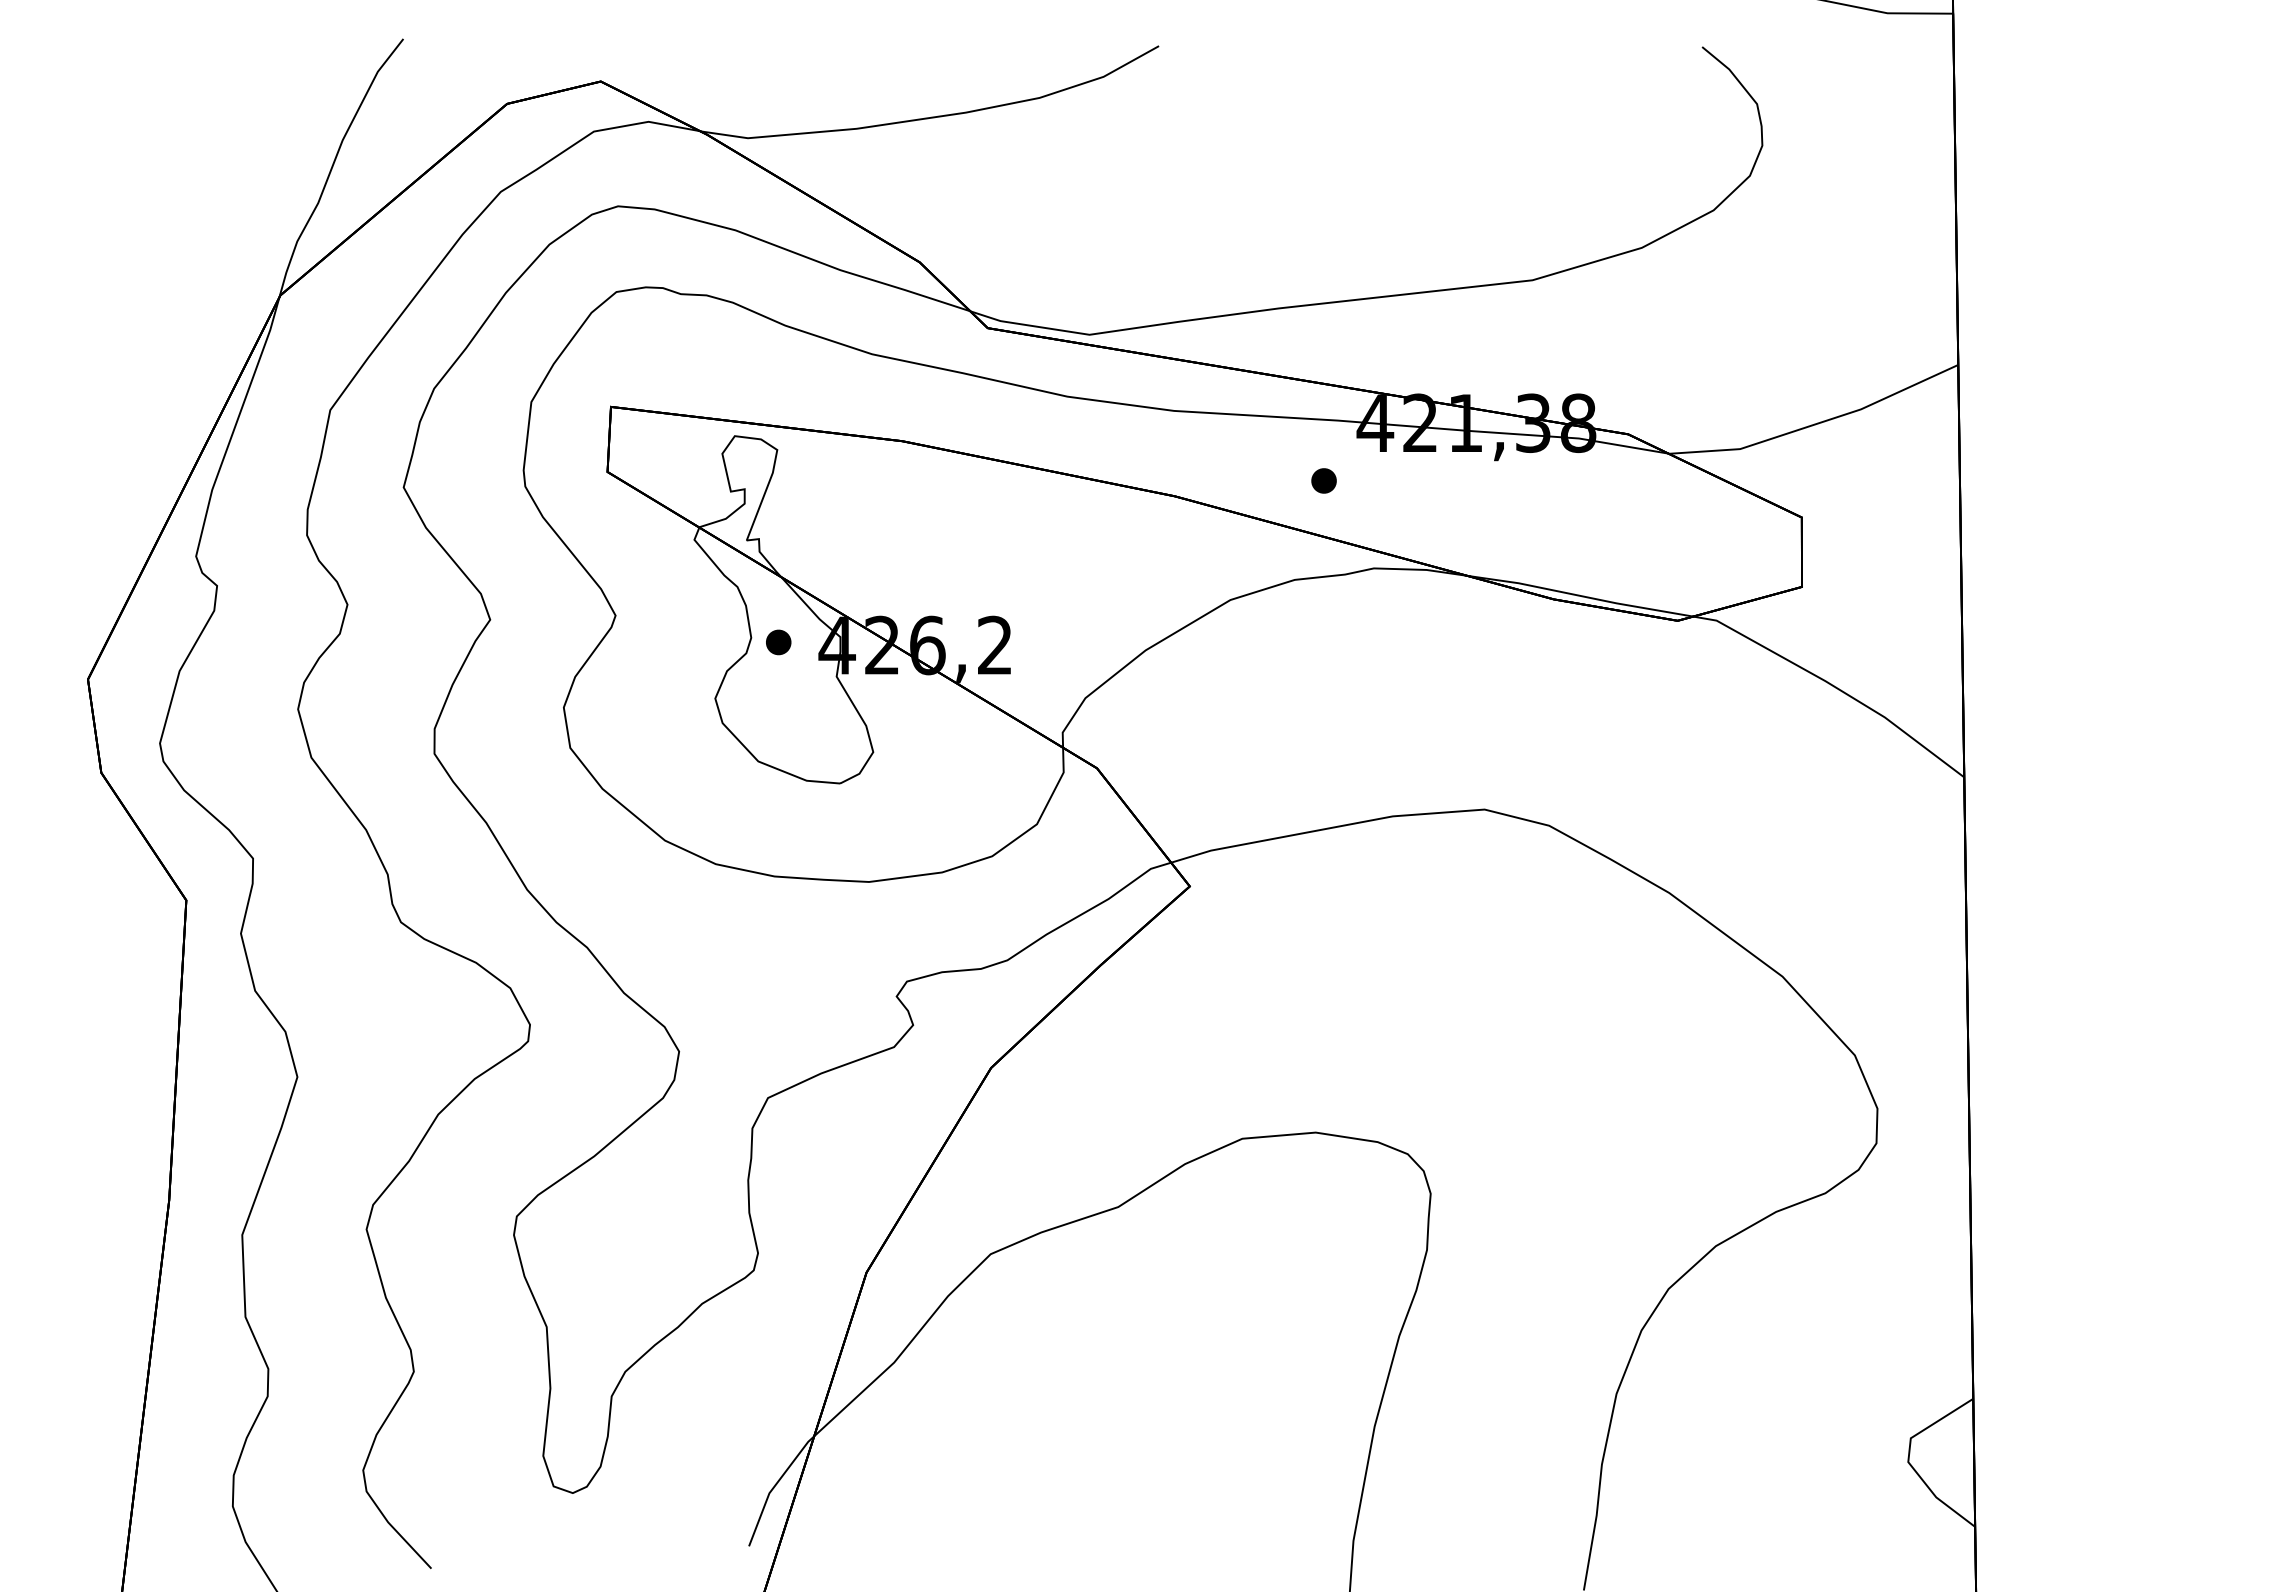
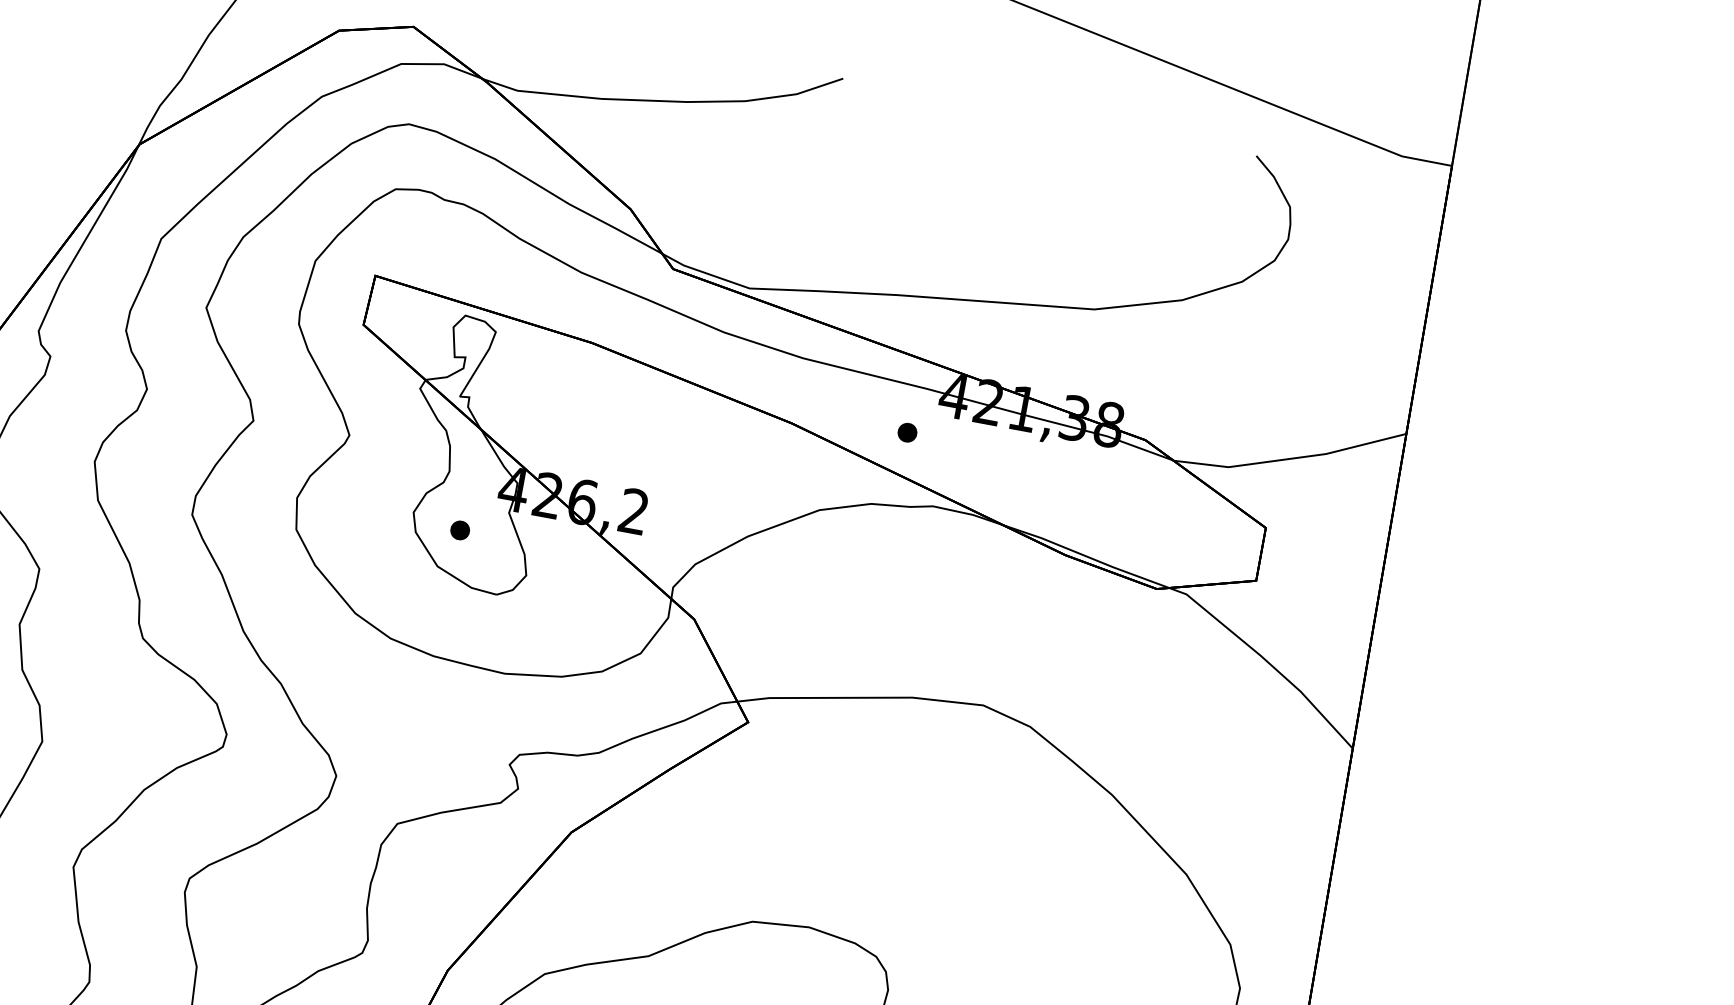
part: (778, 642) -> (460, 530), moved

